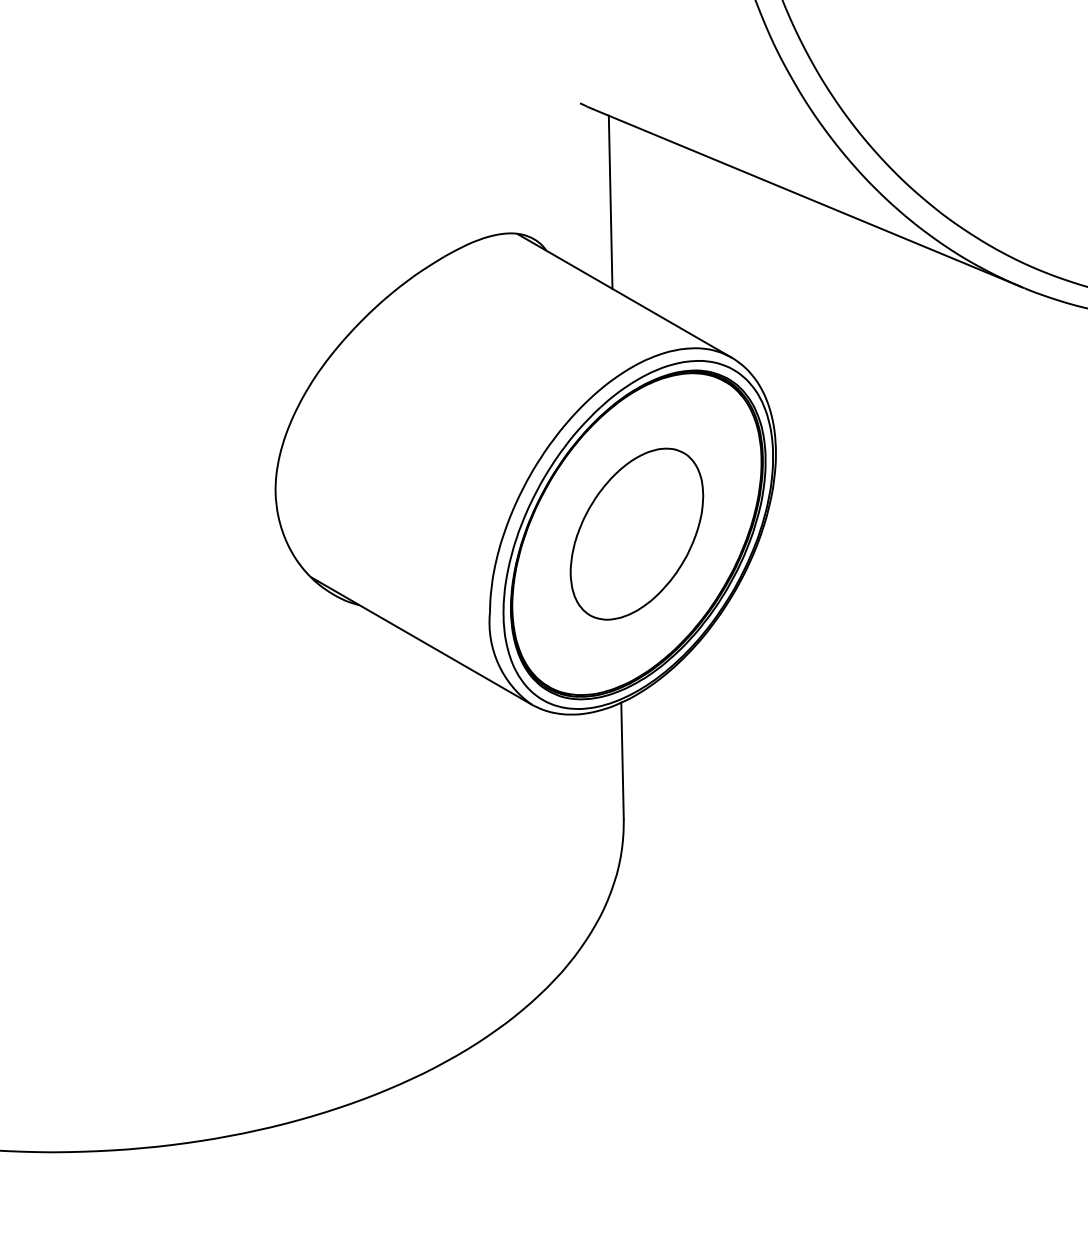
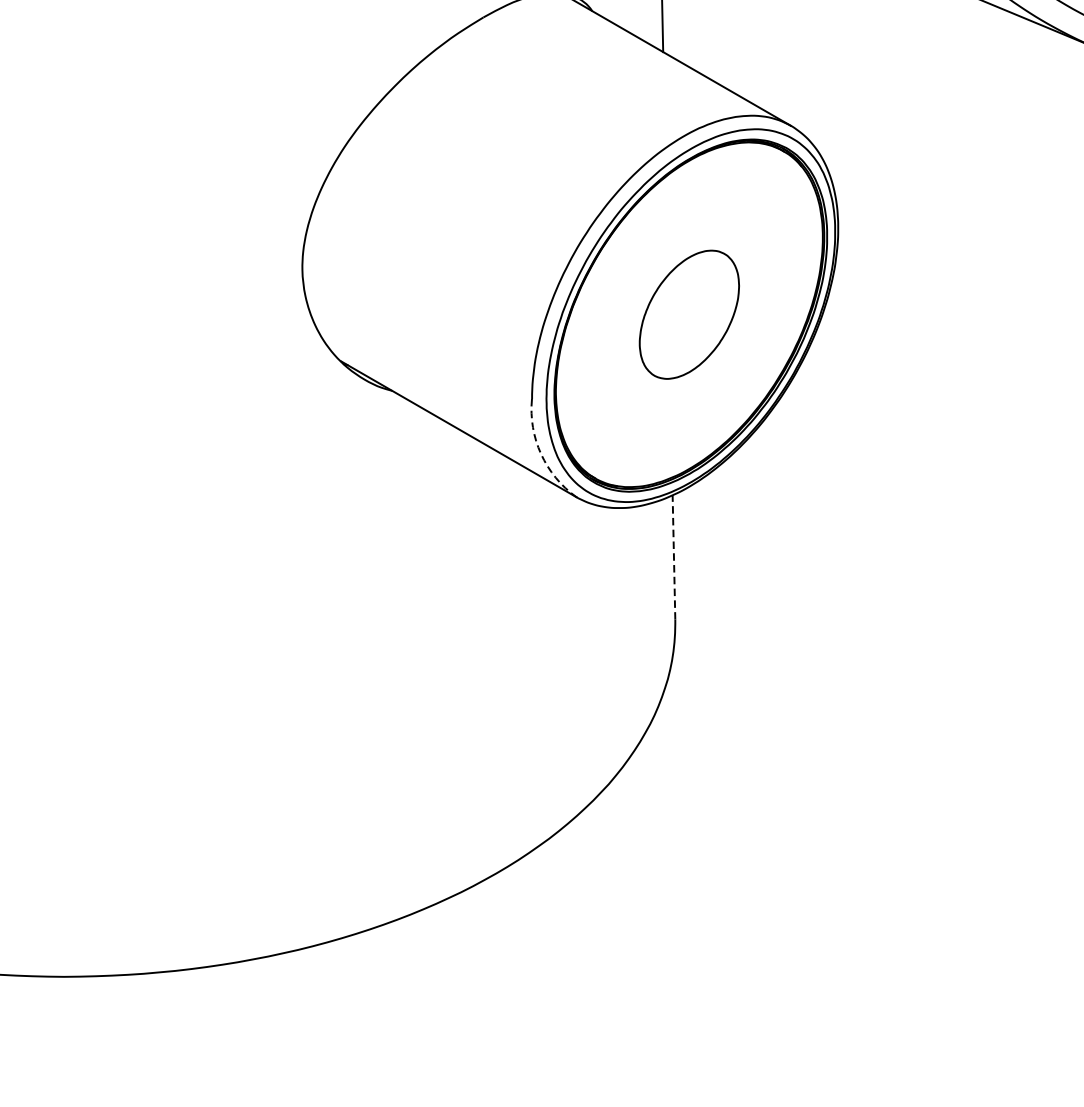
part: (636, 533) -> (688, 314), size x0.7
arc: (498, 664) -> (541, 454), solid -> dashed
line: (622, 760) -> (673, 557), solid -> dashed

